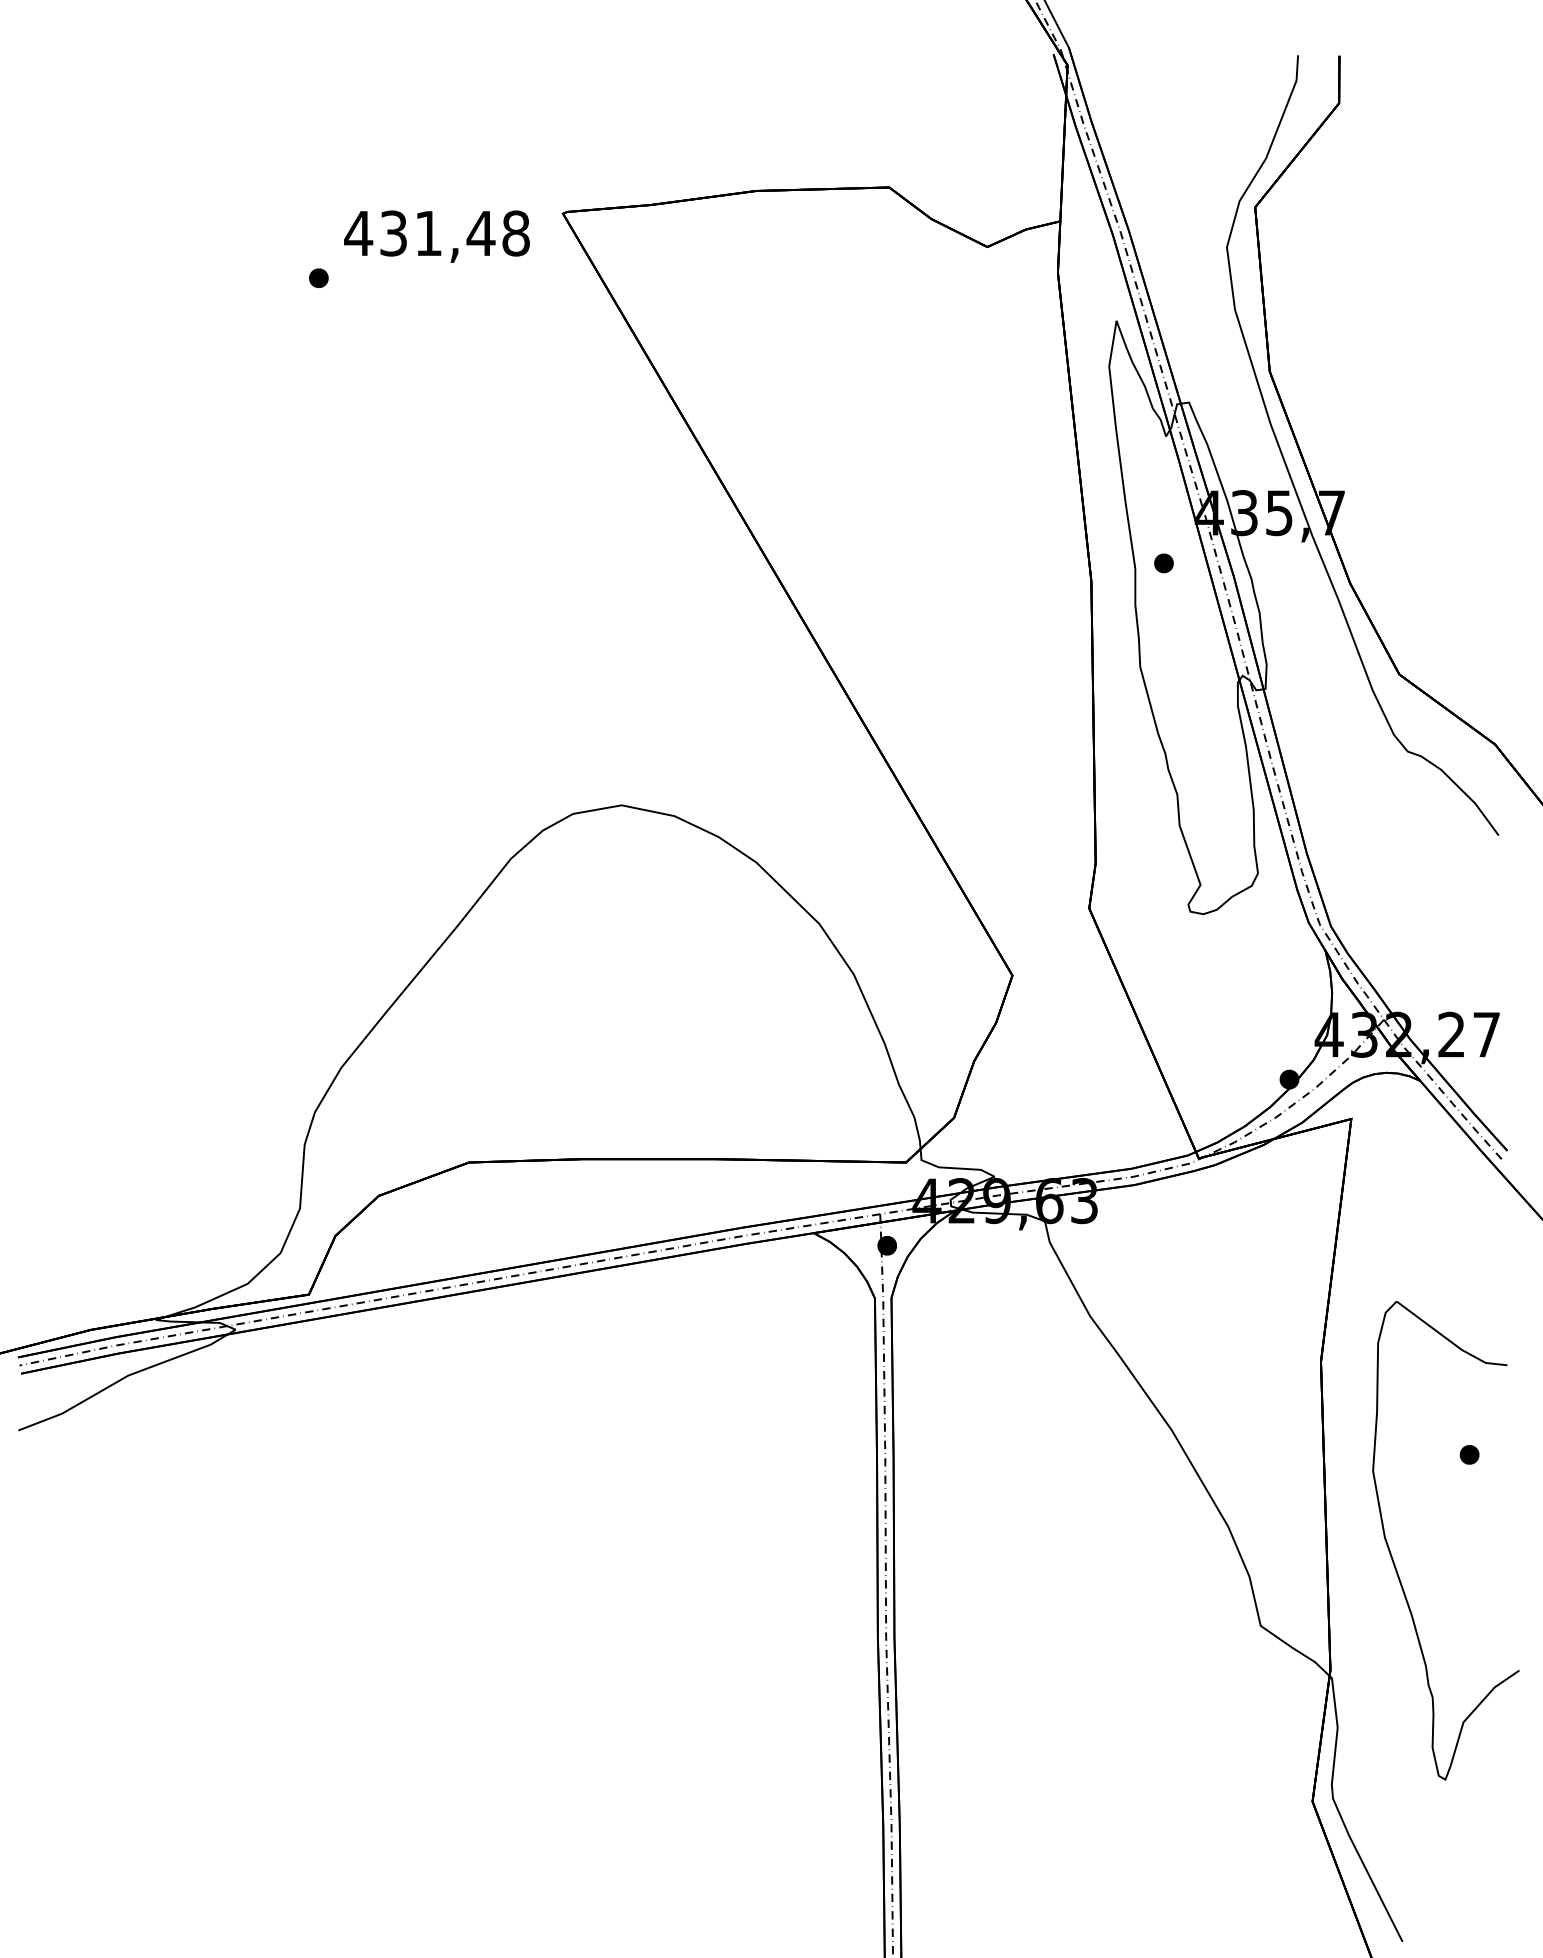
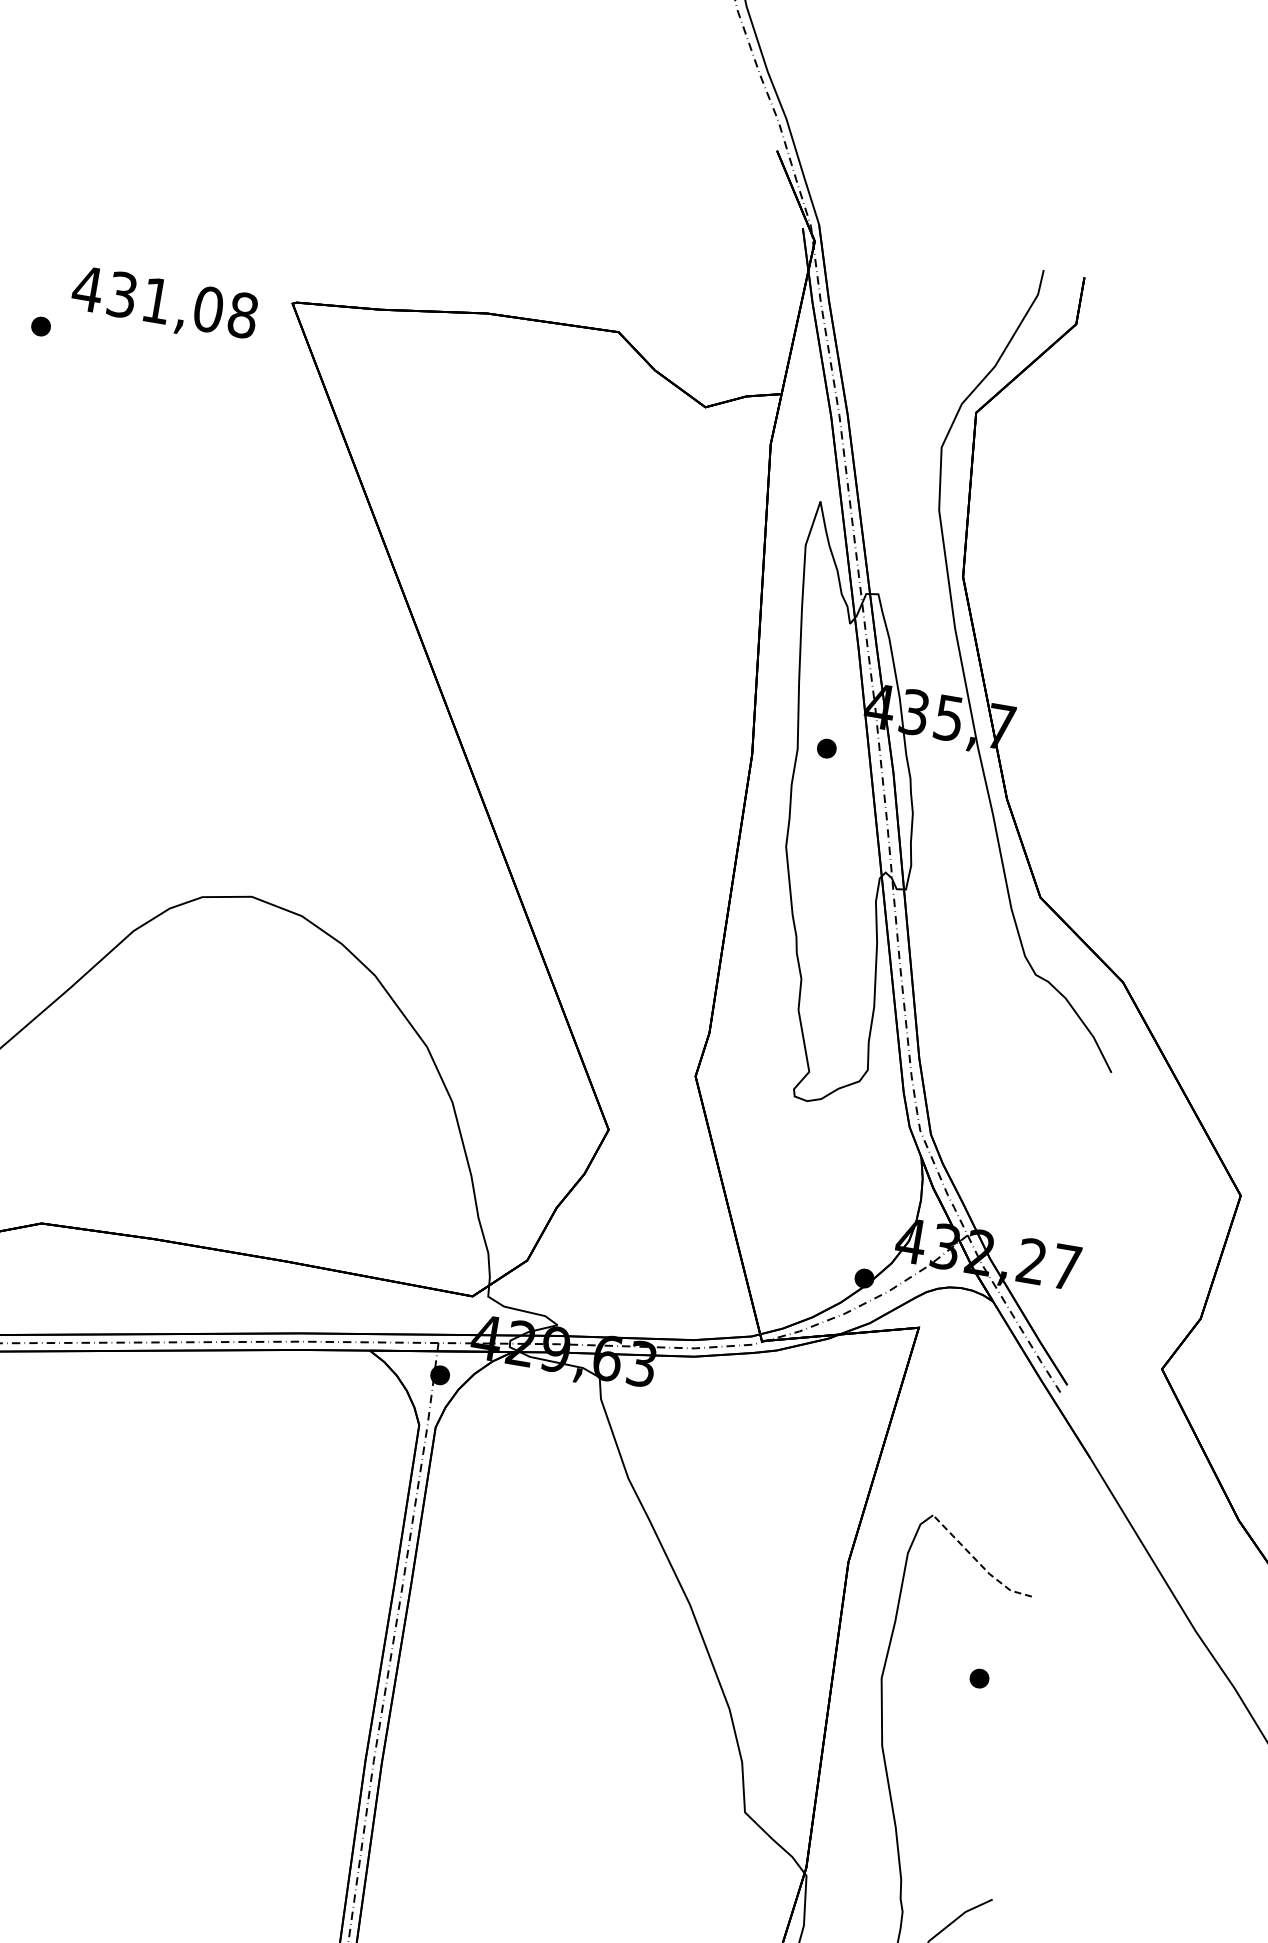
text: (480, 233) -> (207, 309), 431,48 -> 431,08
line: (1449, 1341) -> (978, 1563), solid -> dashed

